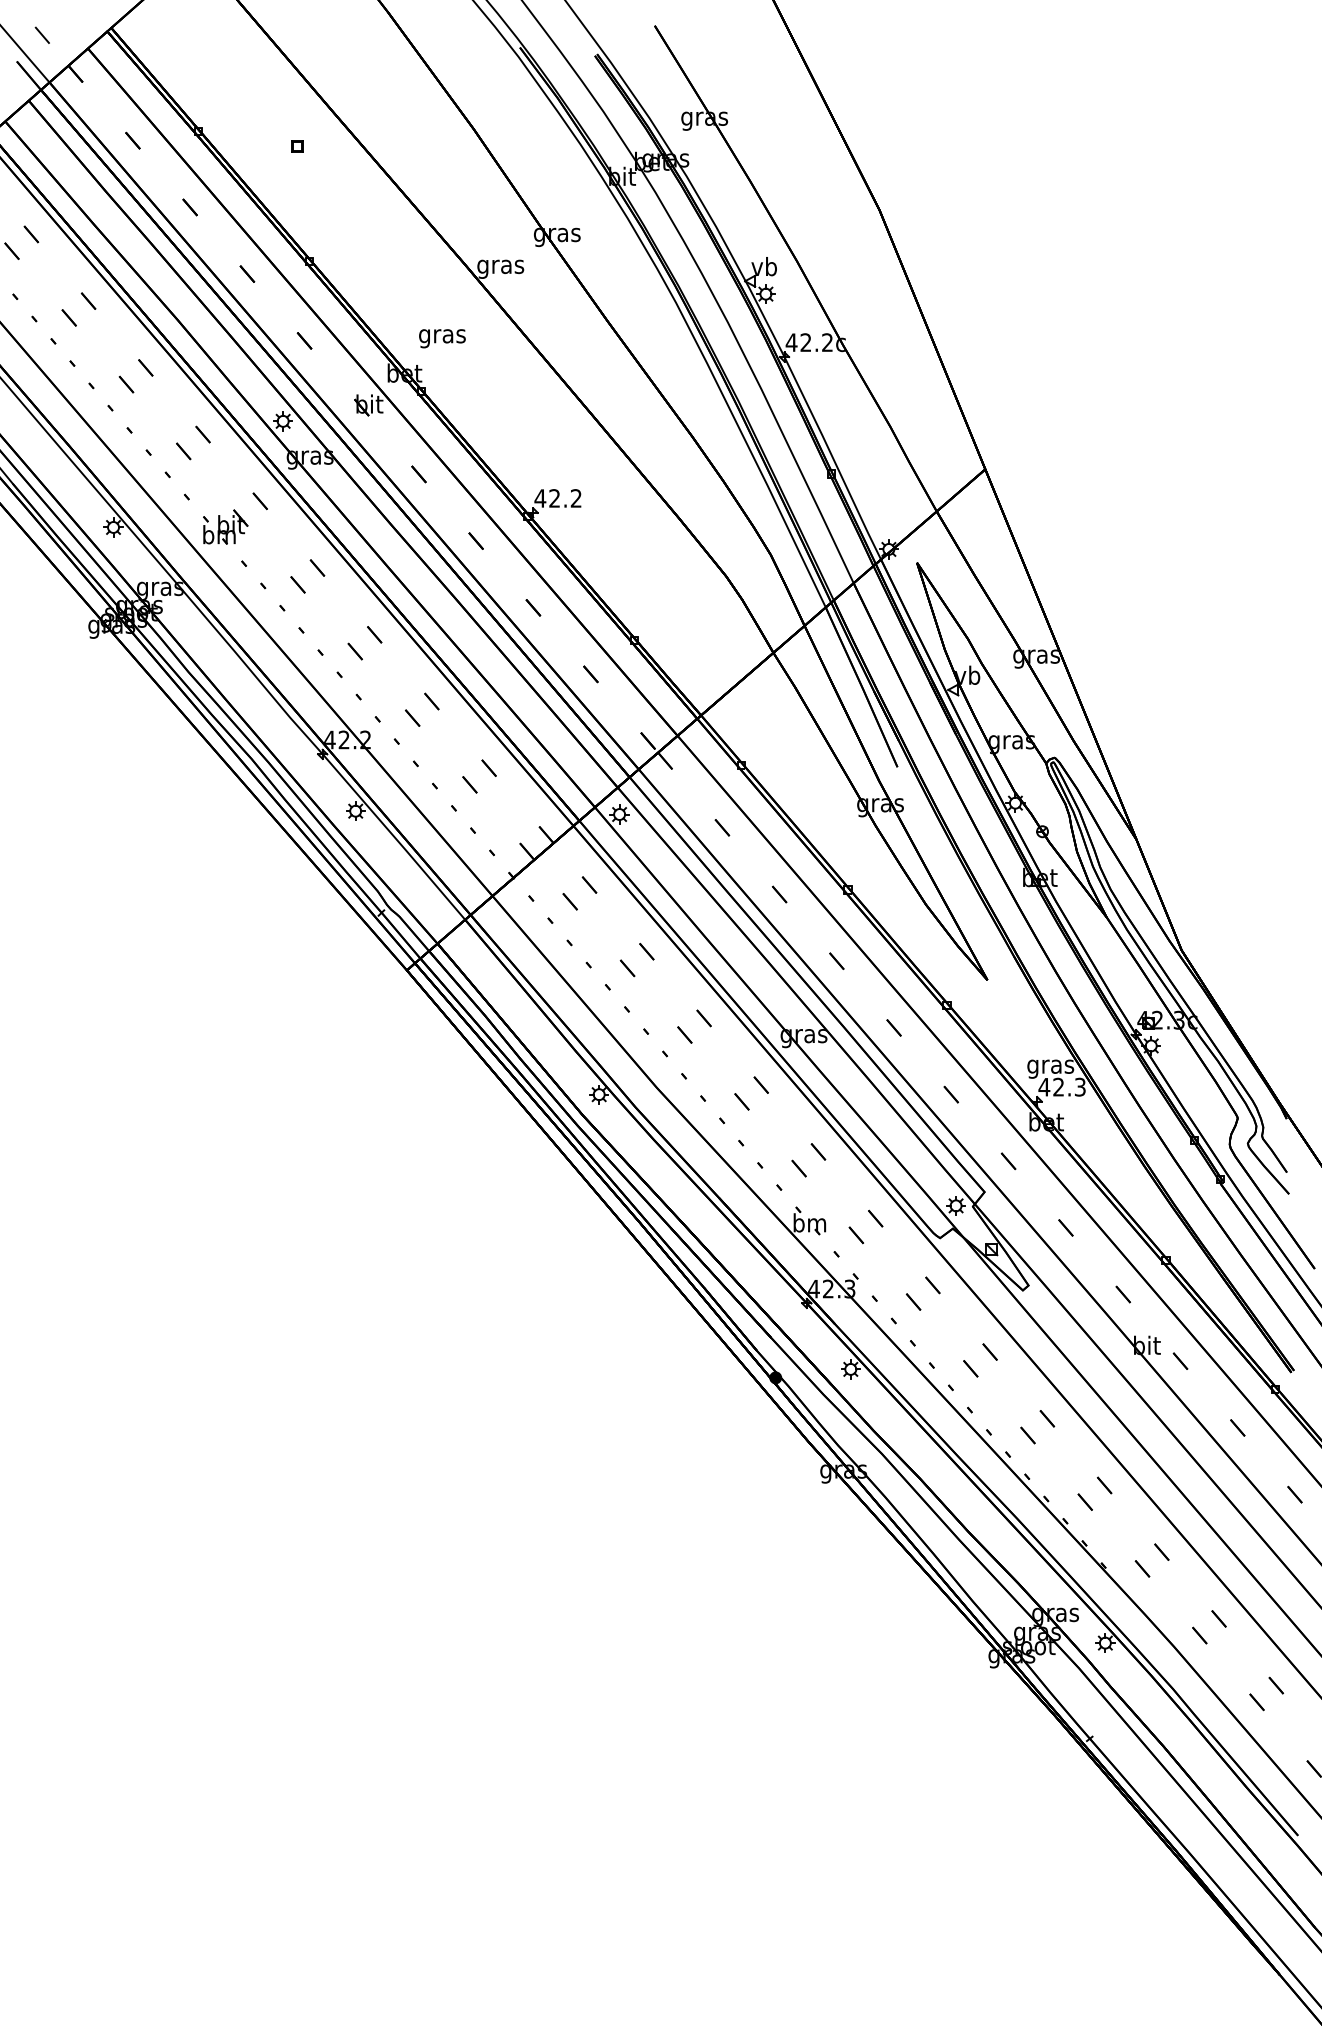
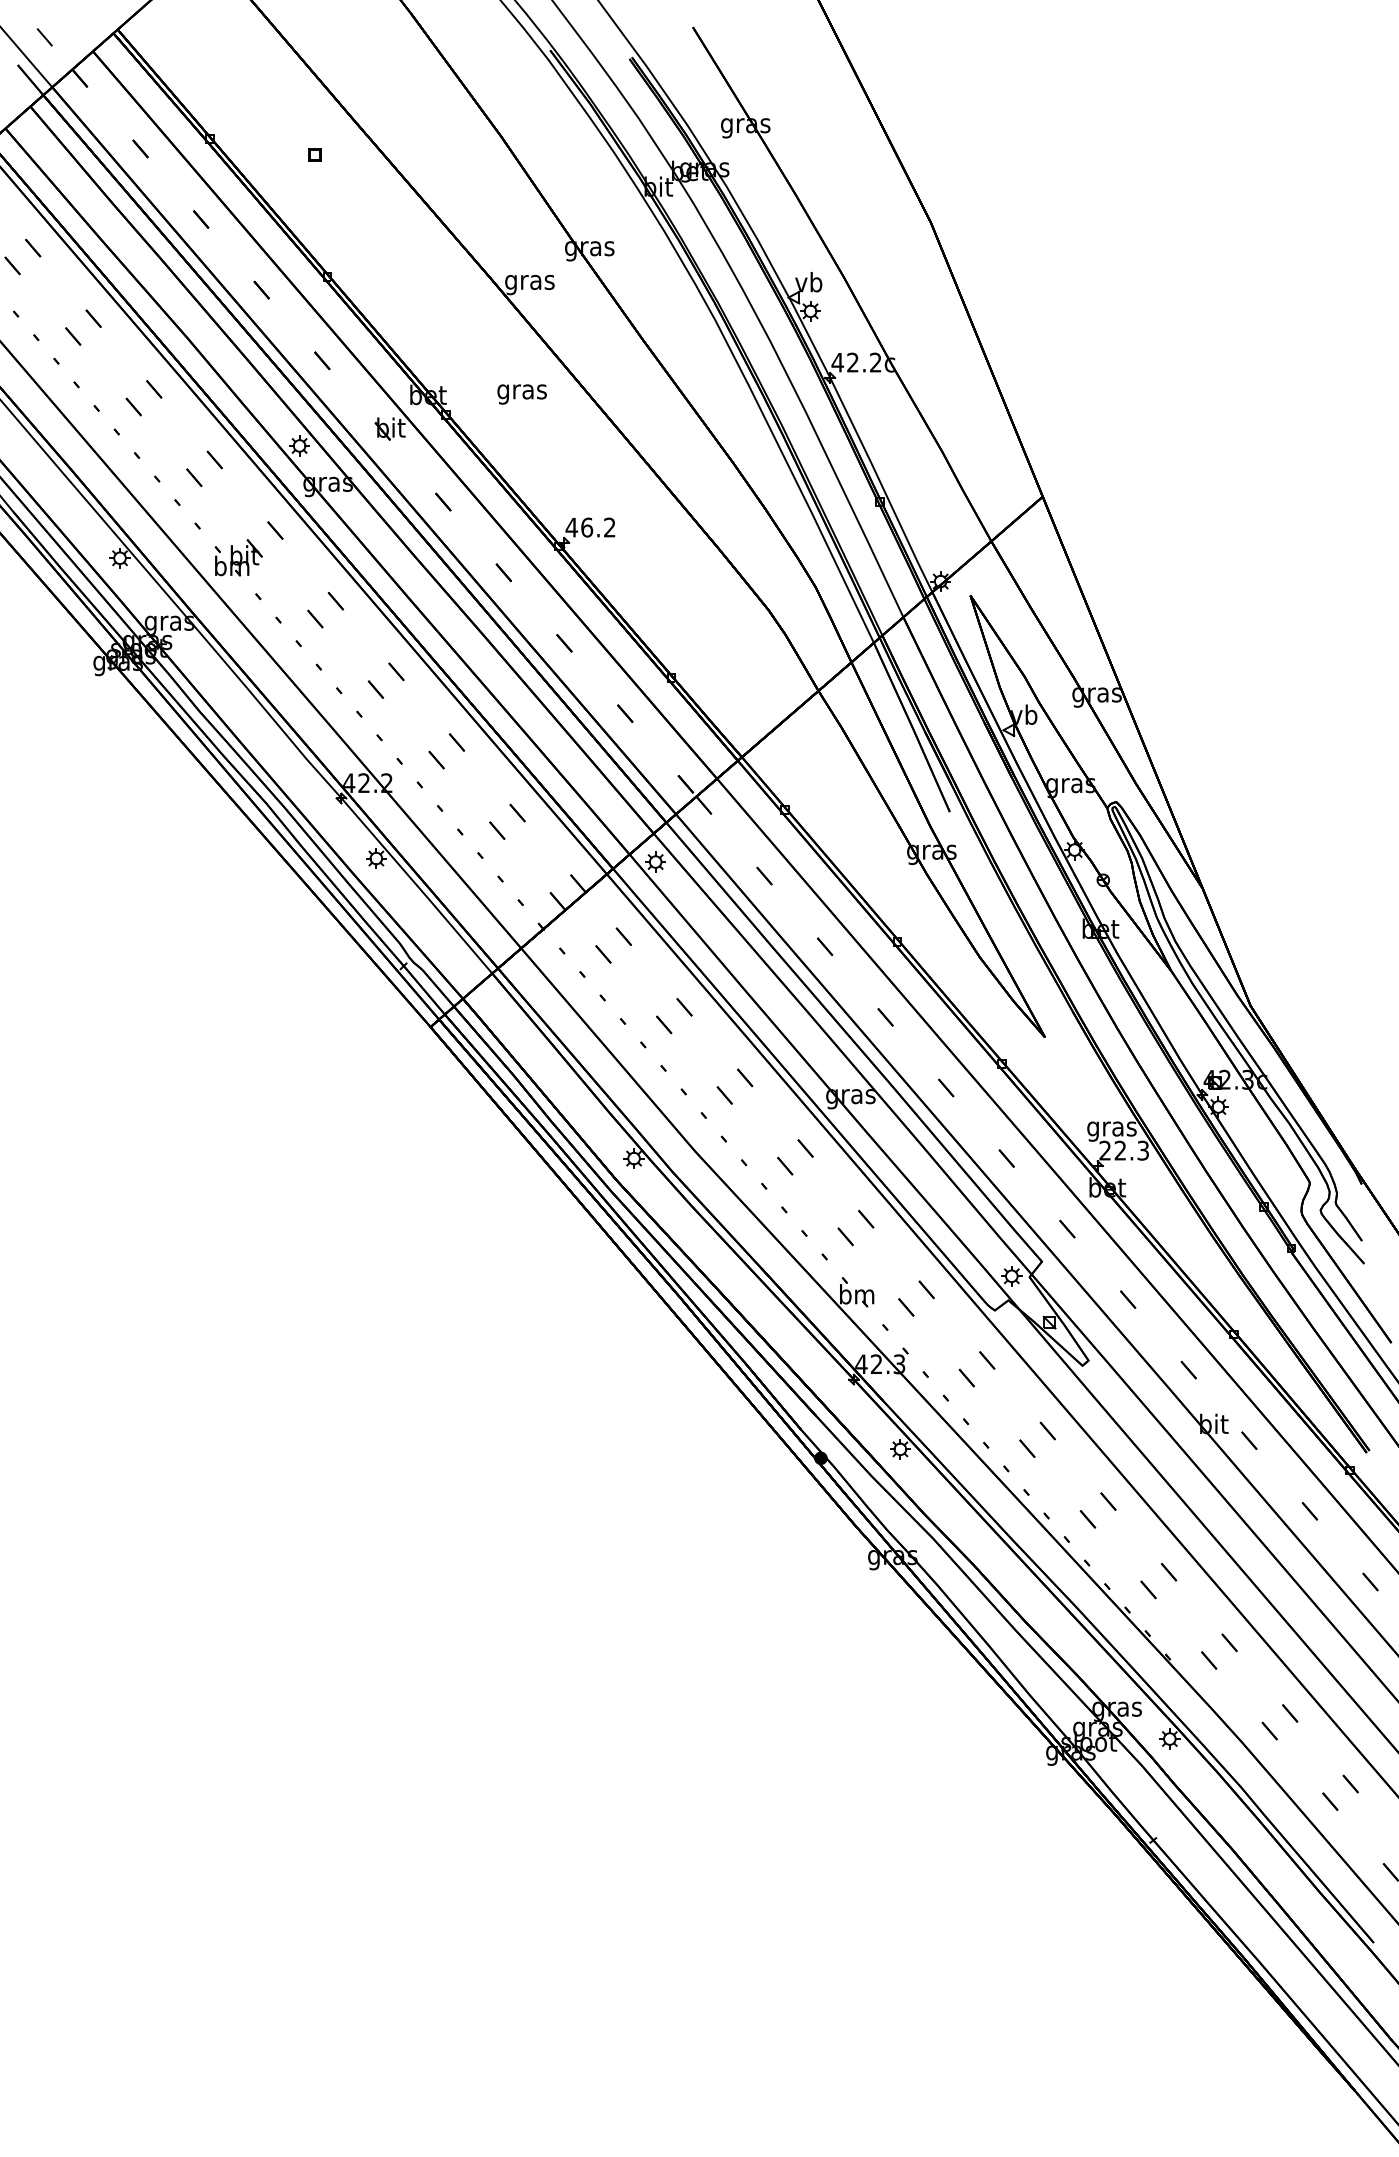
text: (442, 338) -> (522, 394), moved
text: (554, 498) -> (586, 527), 42.2 -> 46.2
text: (1044, 1086) -> (1105, 1149), 42.3 -> 22.3

